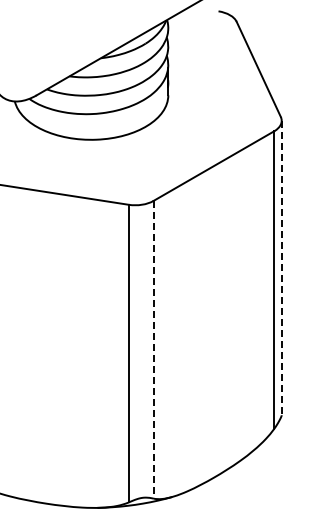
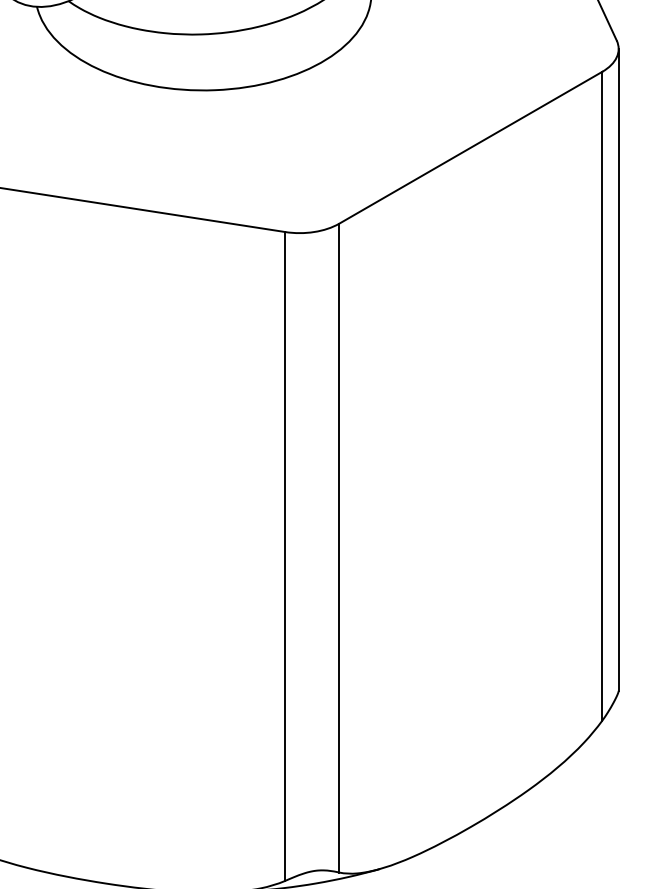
line: (281, 268) -> (618, 370), dashed -> solid
line: (153, 349) -> (339, 547), dashed -> solid

